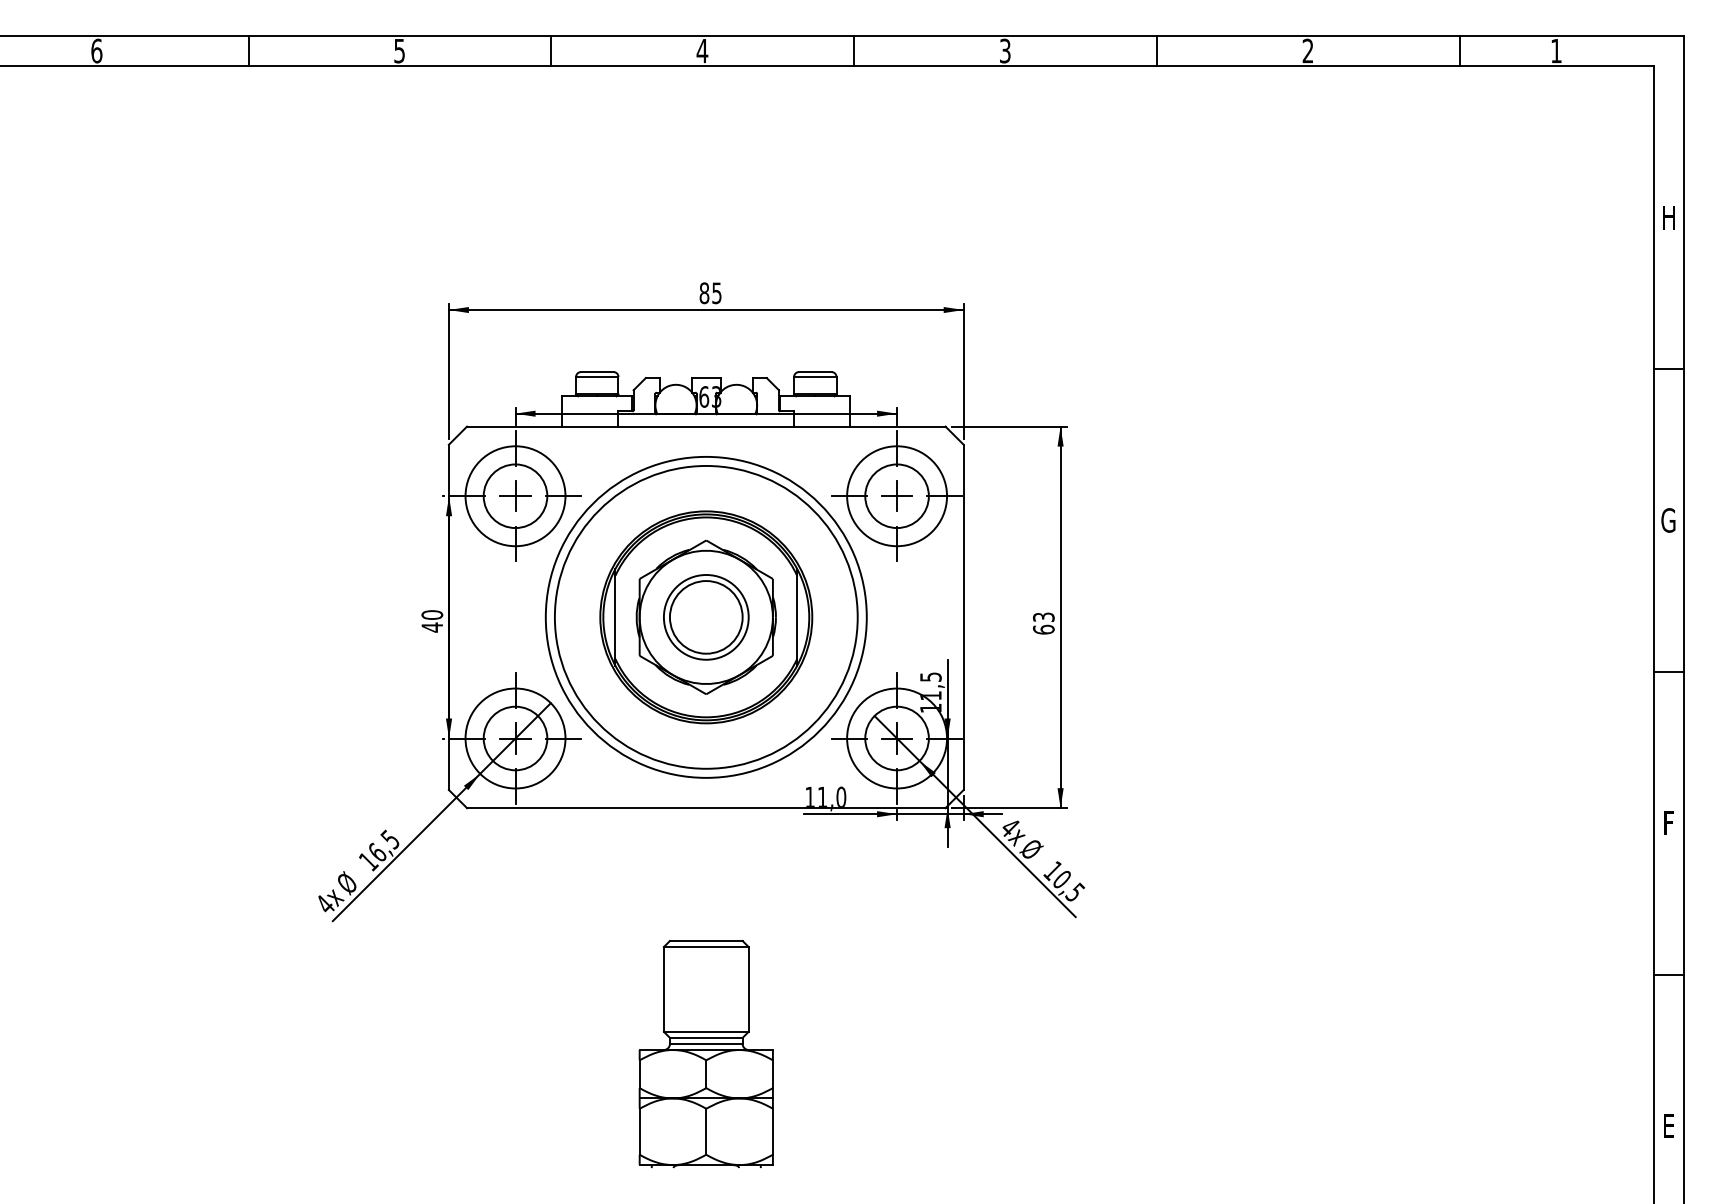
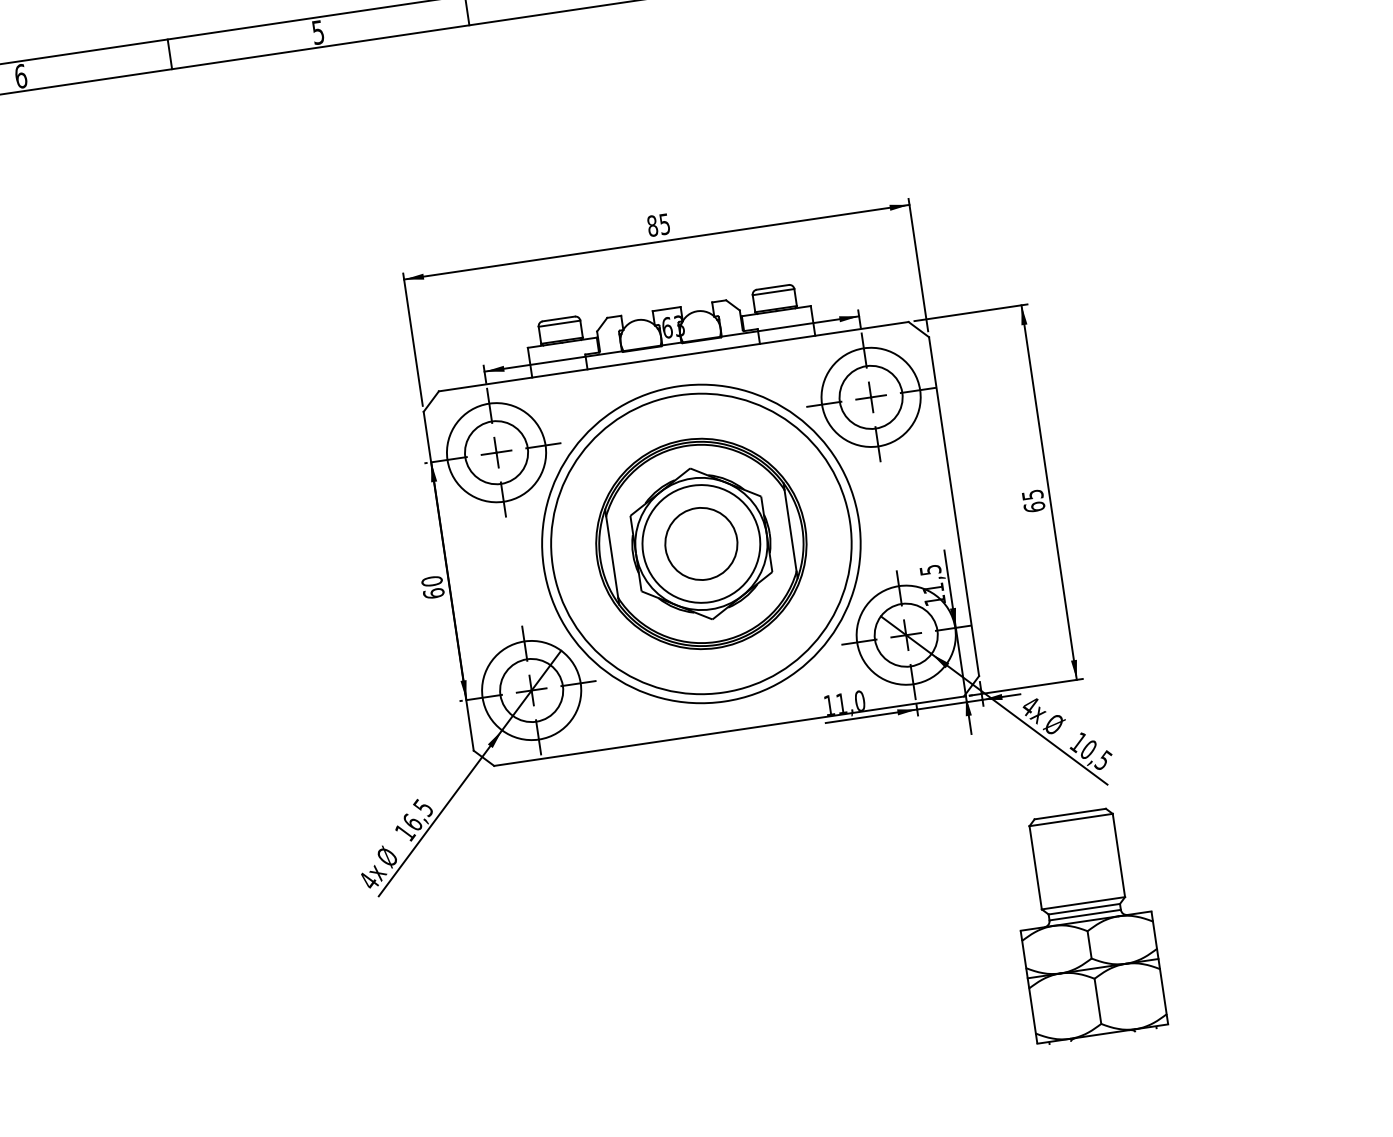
circle: (705, 616) -> (700, 543), size x1.4
text: (1043, 616) -> (1032, 494), 63 -> 65
text: (432, 627) -> (434, 593), 40 -> 60
part: (705, 1053) -> (1085, 924), moved

